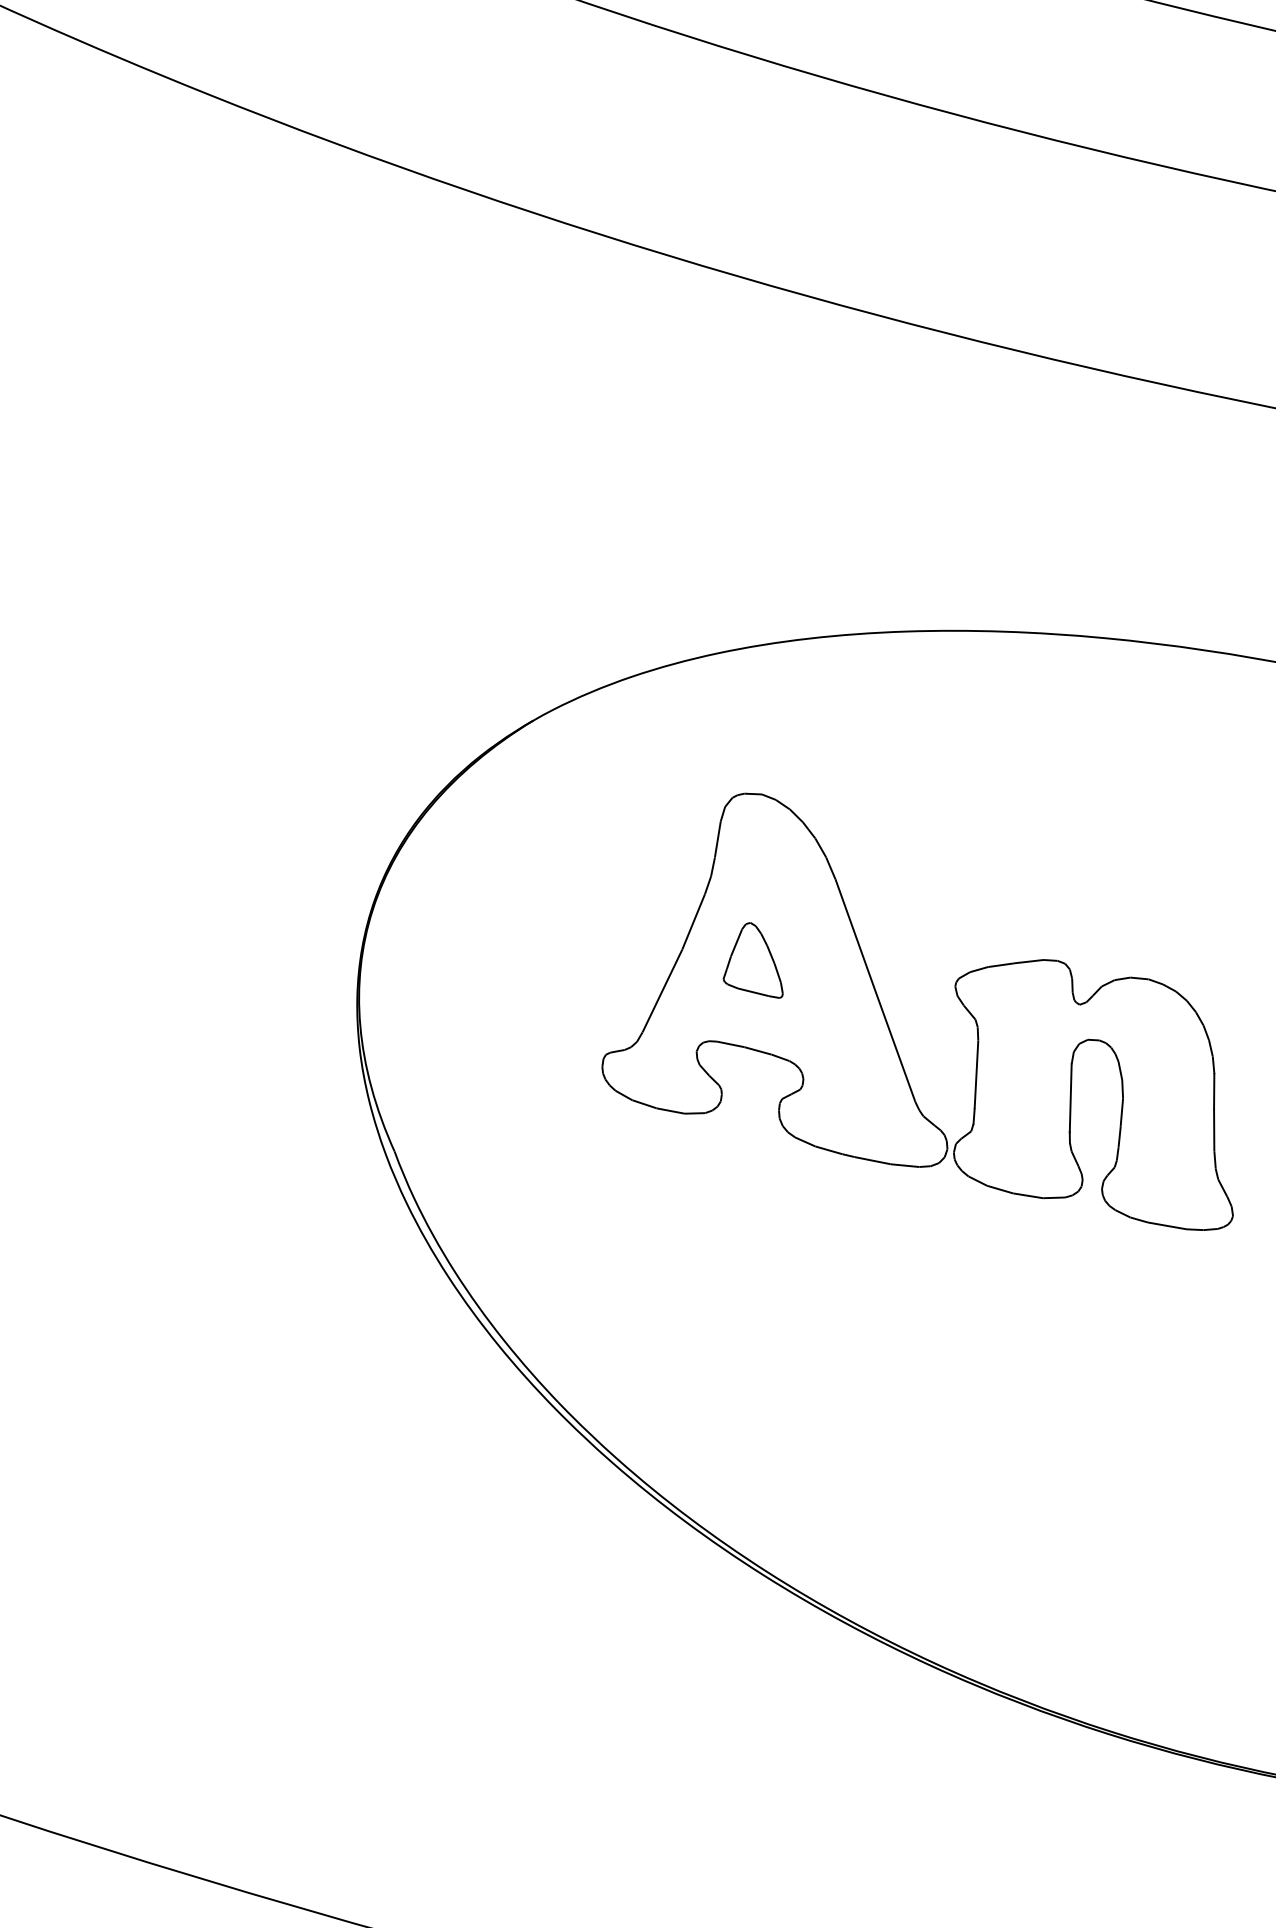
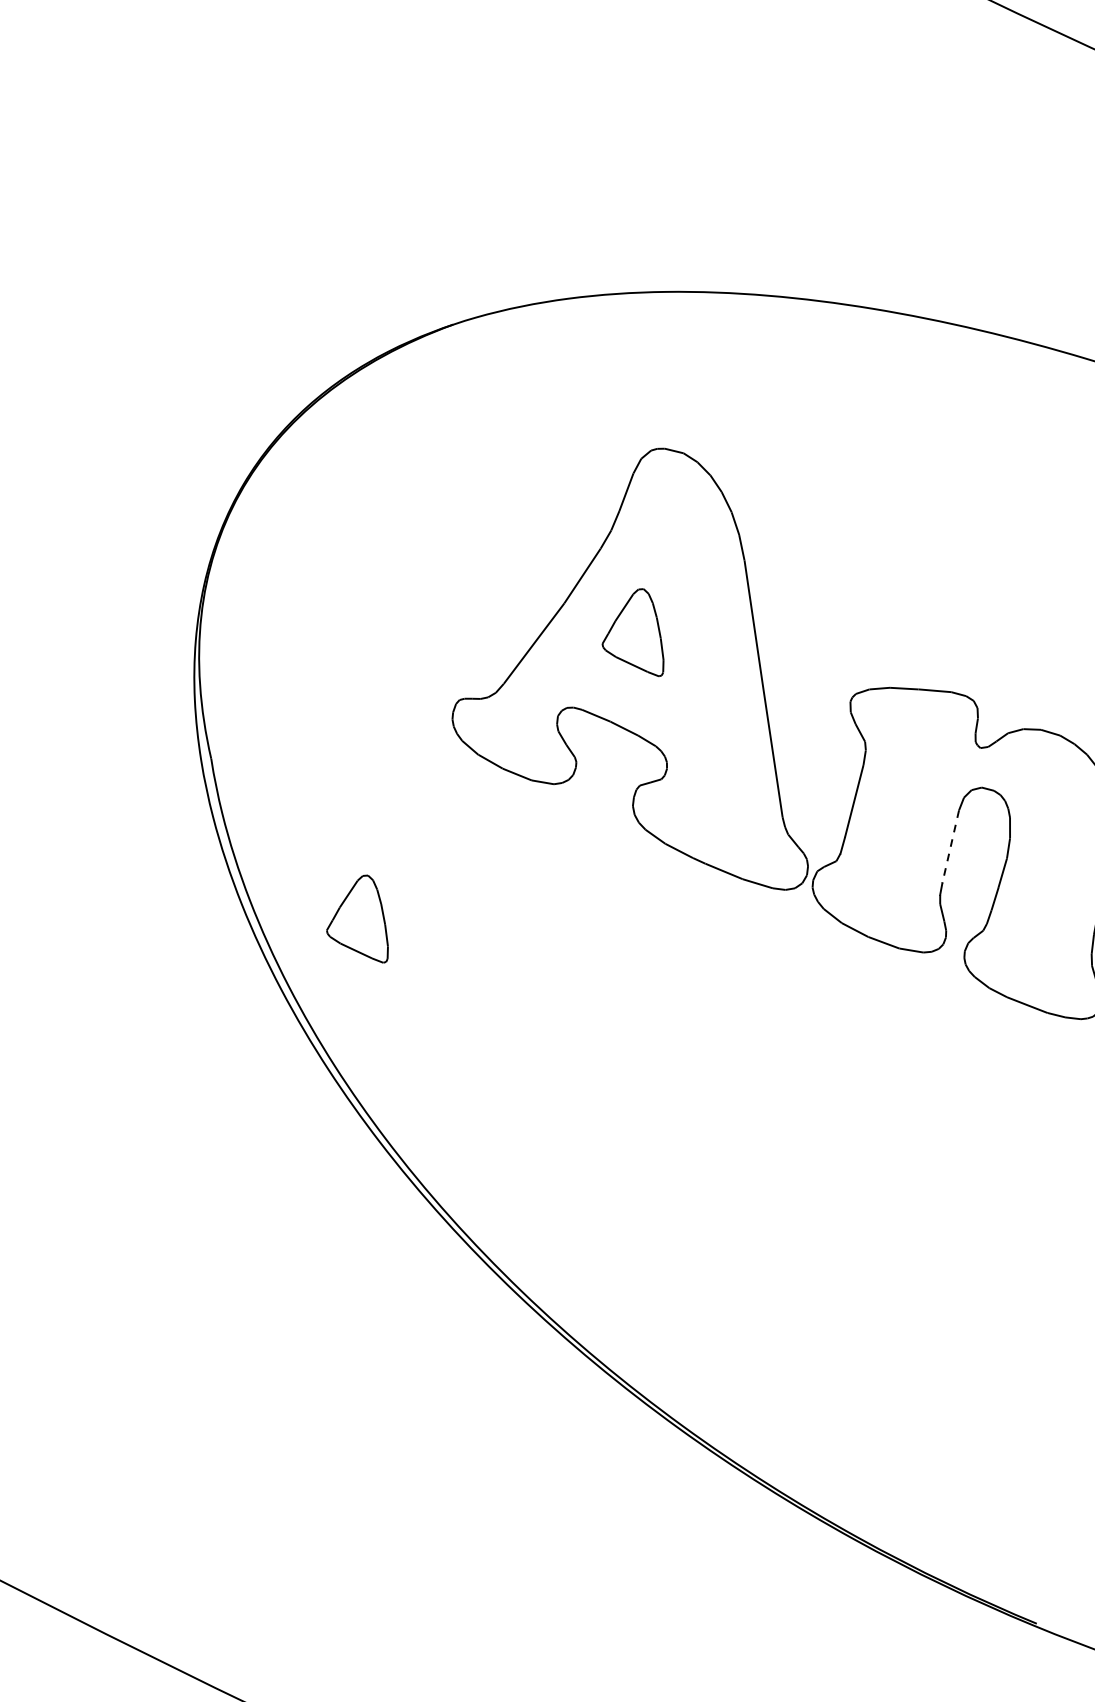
line: (1070, 1098) -> (950, 847), solid -> dashed
part: (557, 1265) -> (362, 916), added

